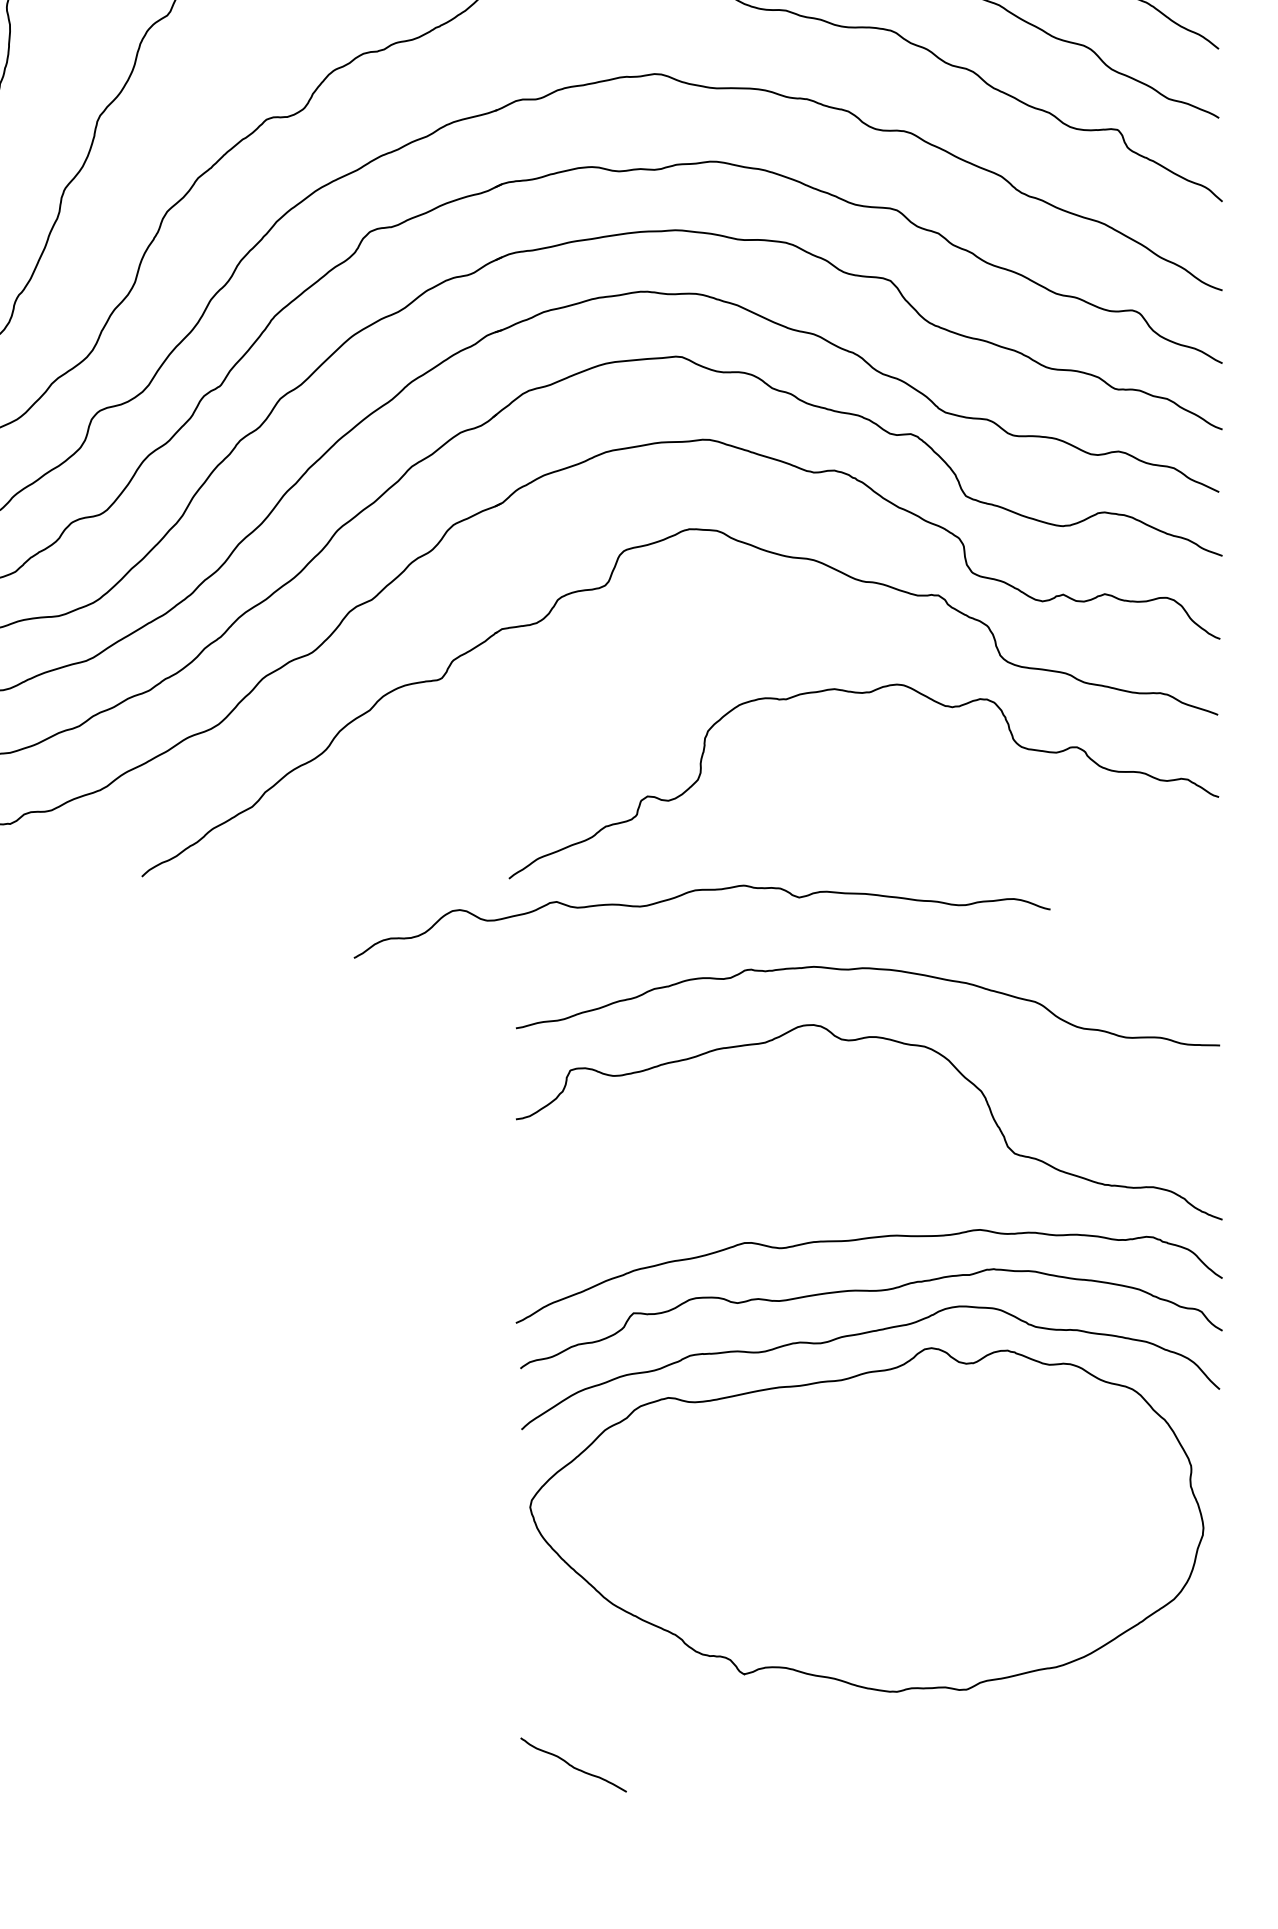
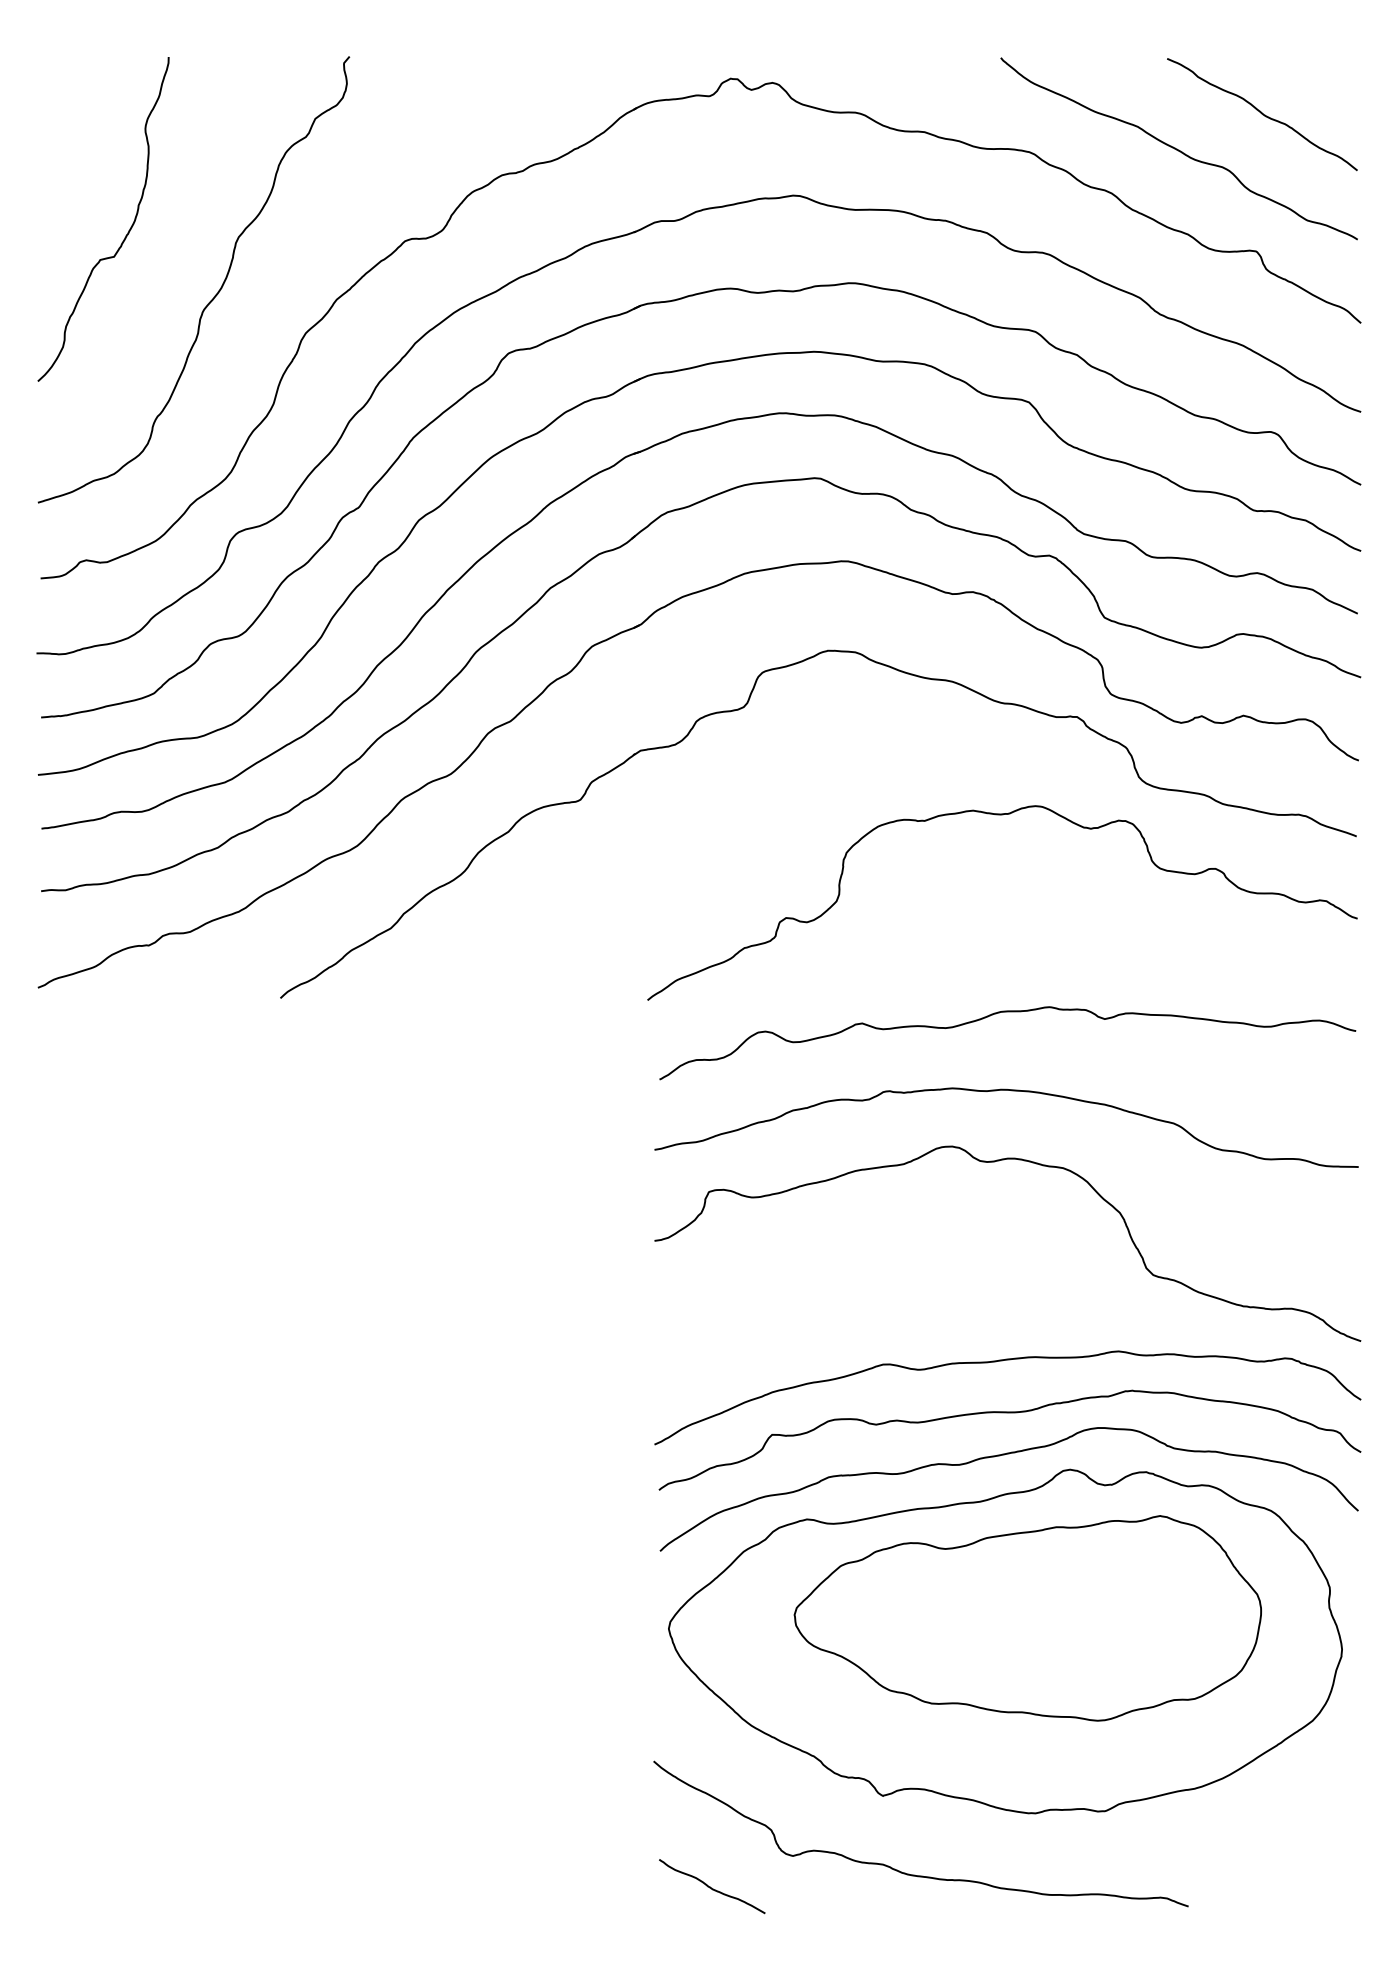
curve: (701, 890) -> (1007, 1012), moved
part: (888, 1496) -> (1027, 1618), added
curve: (775, 1752) -> (914, 1874), added

